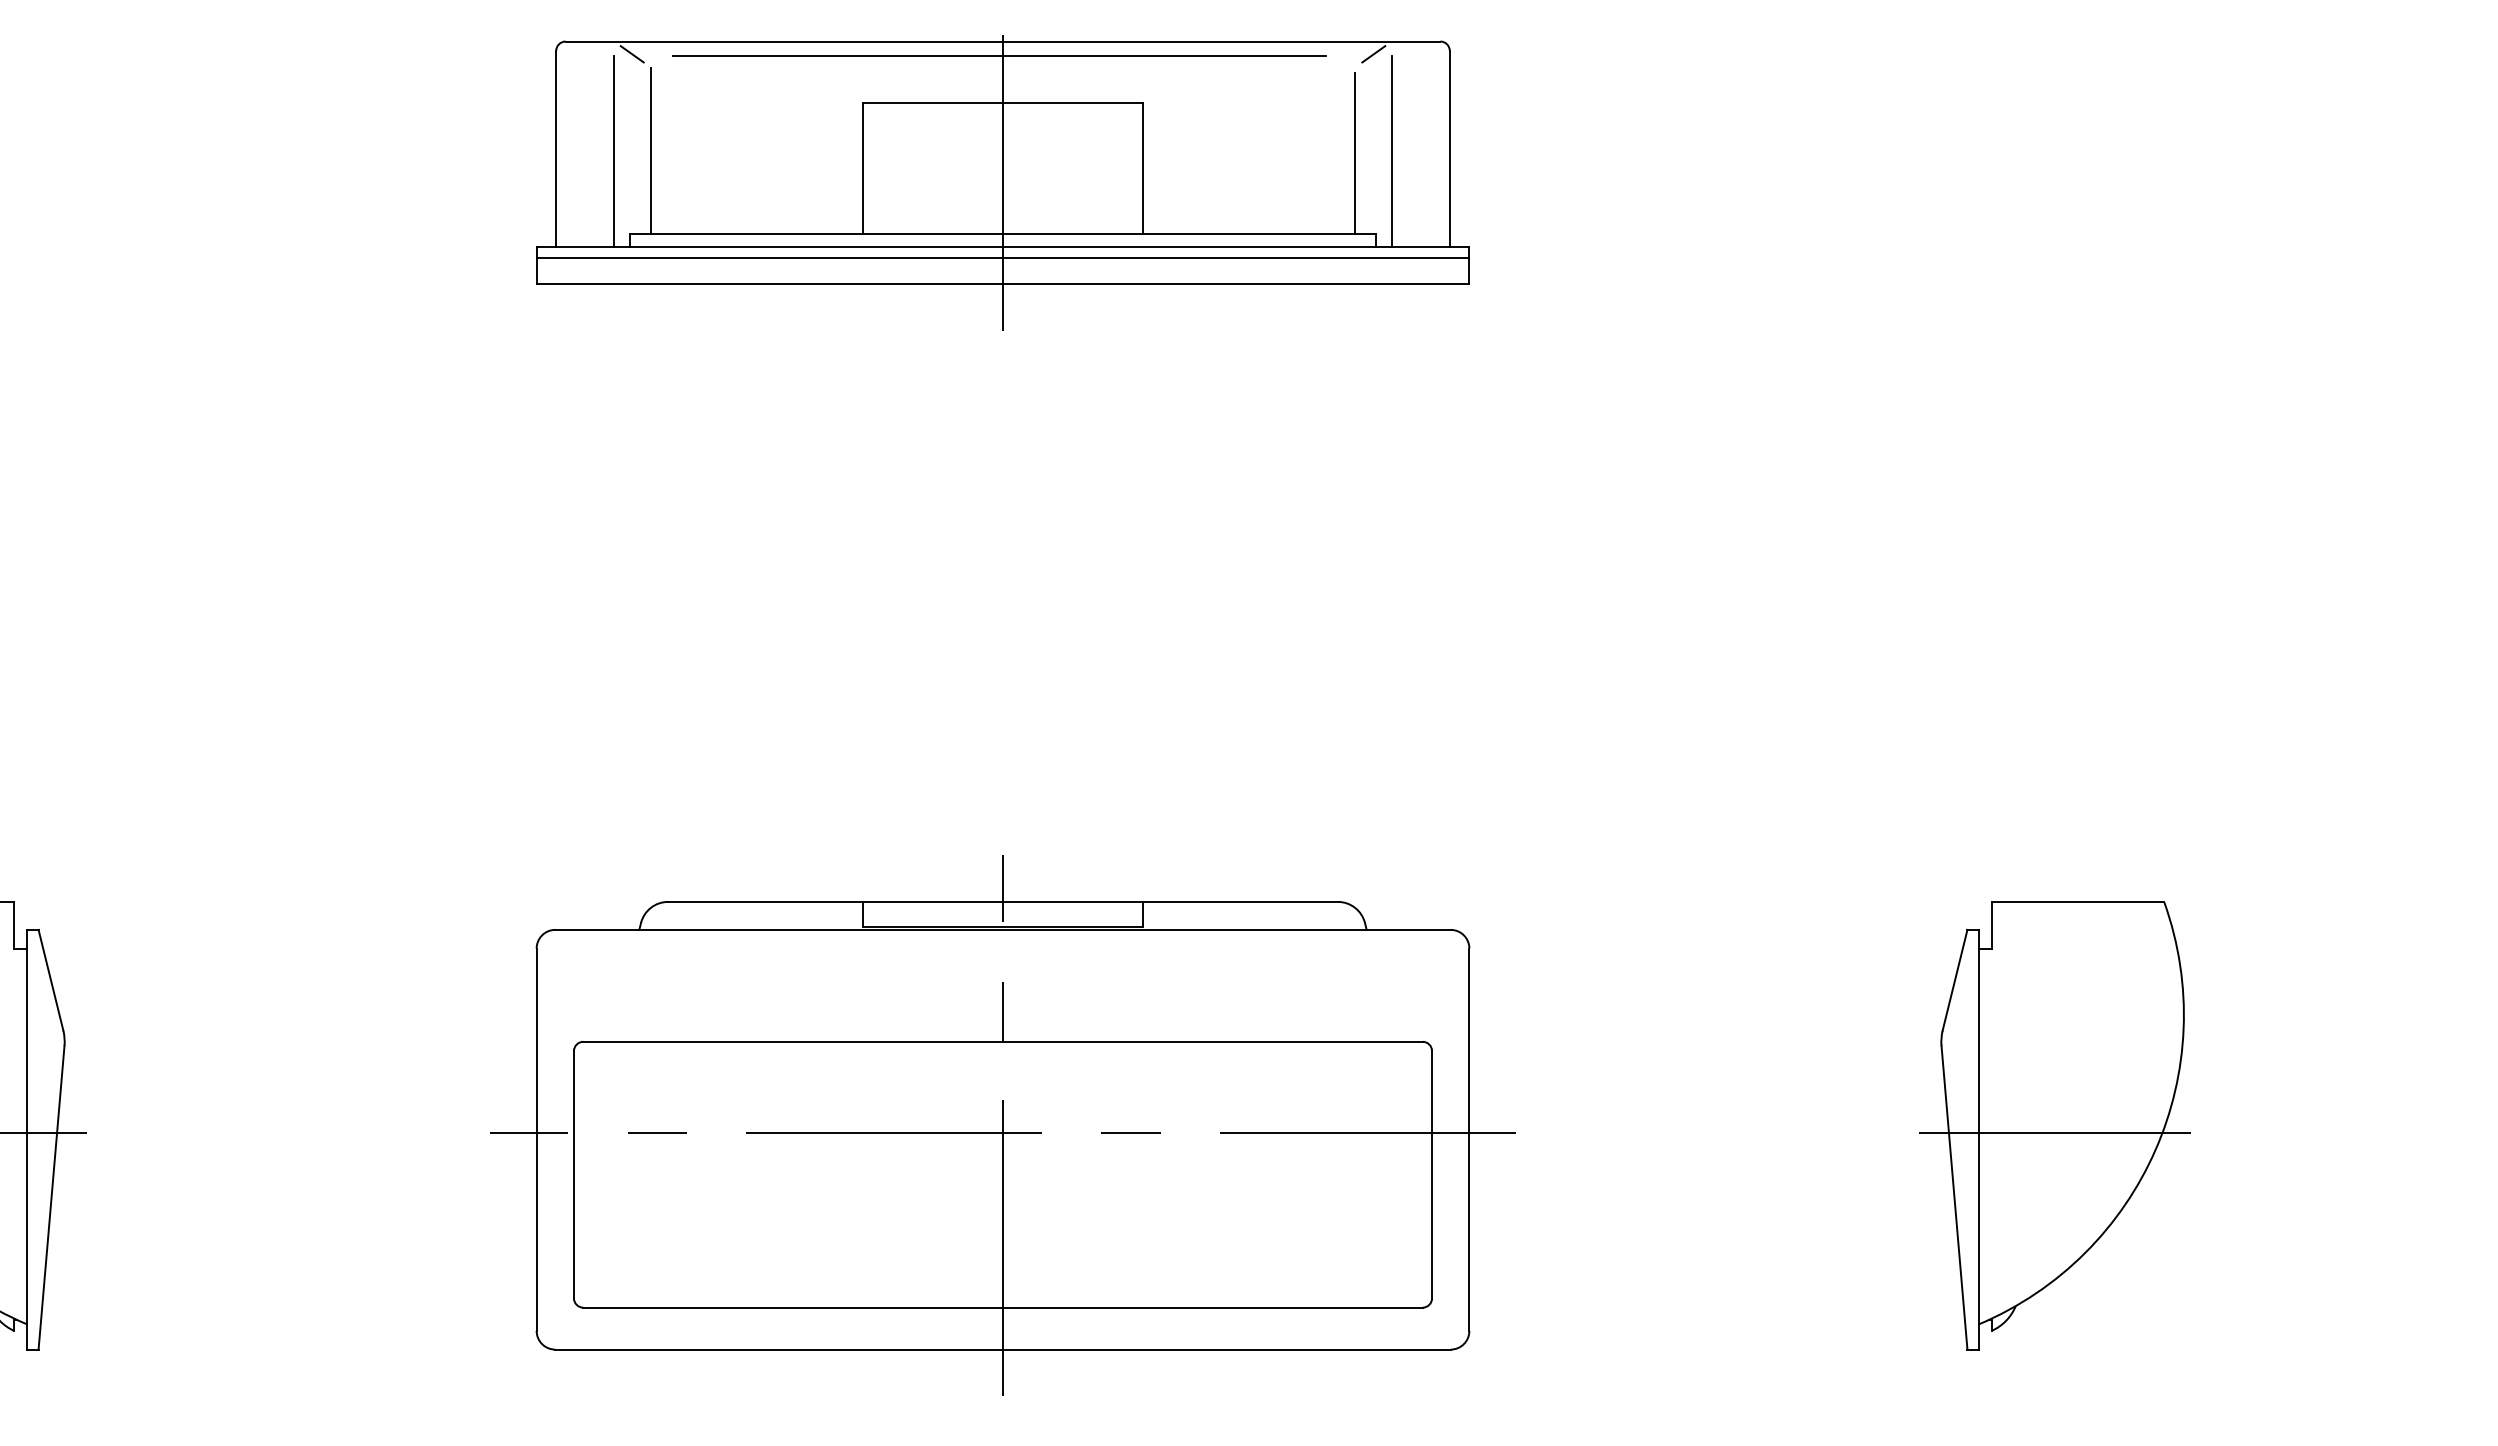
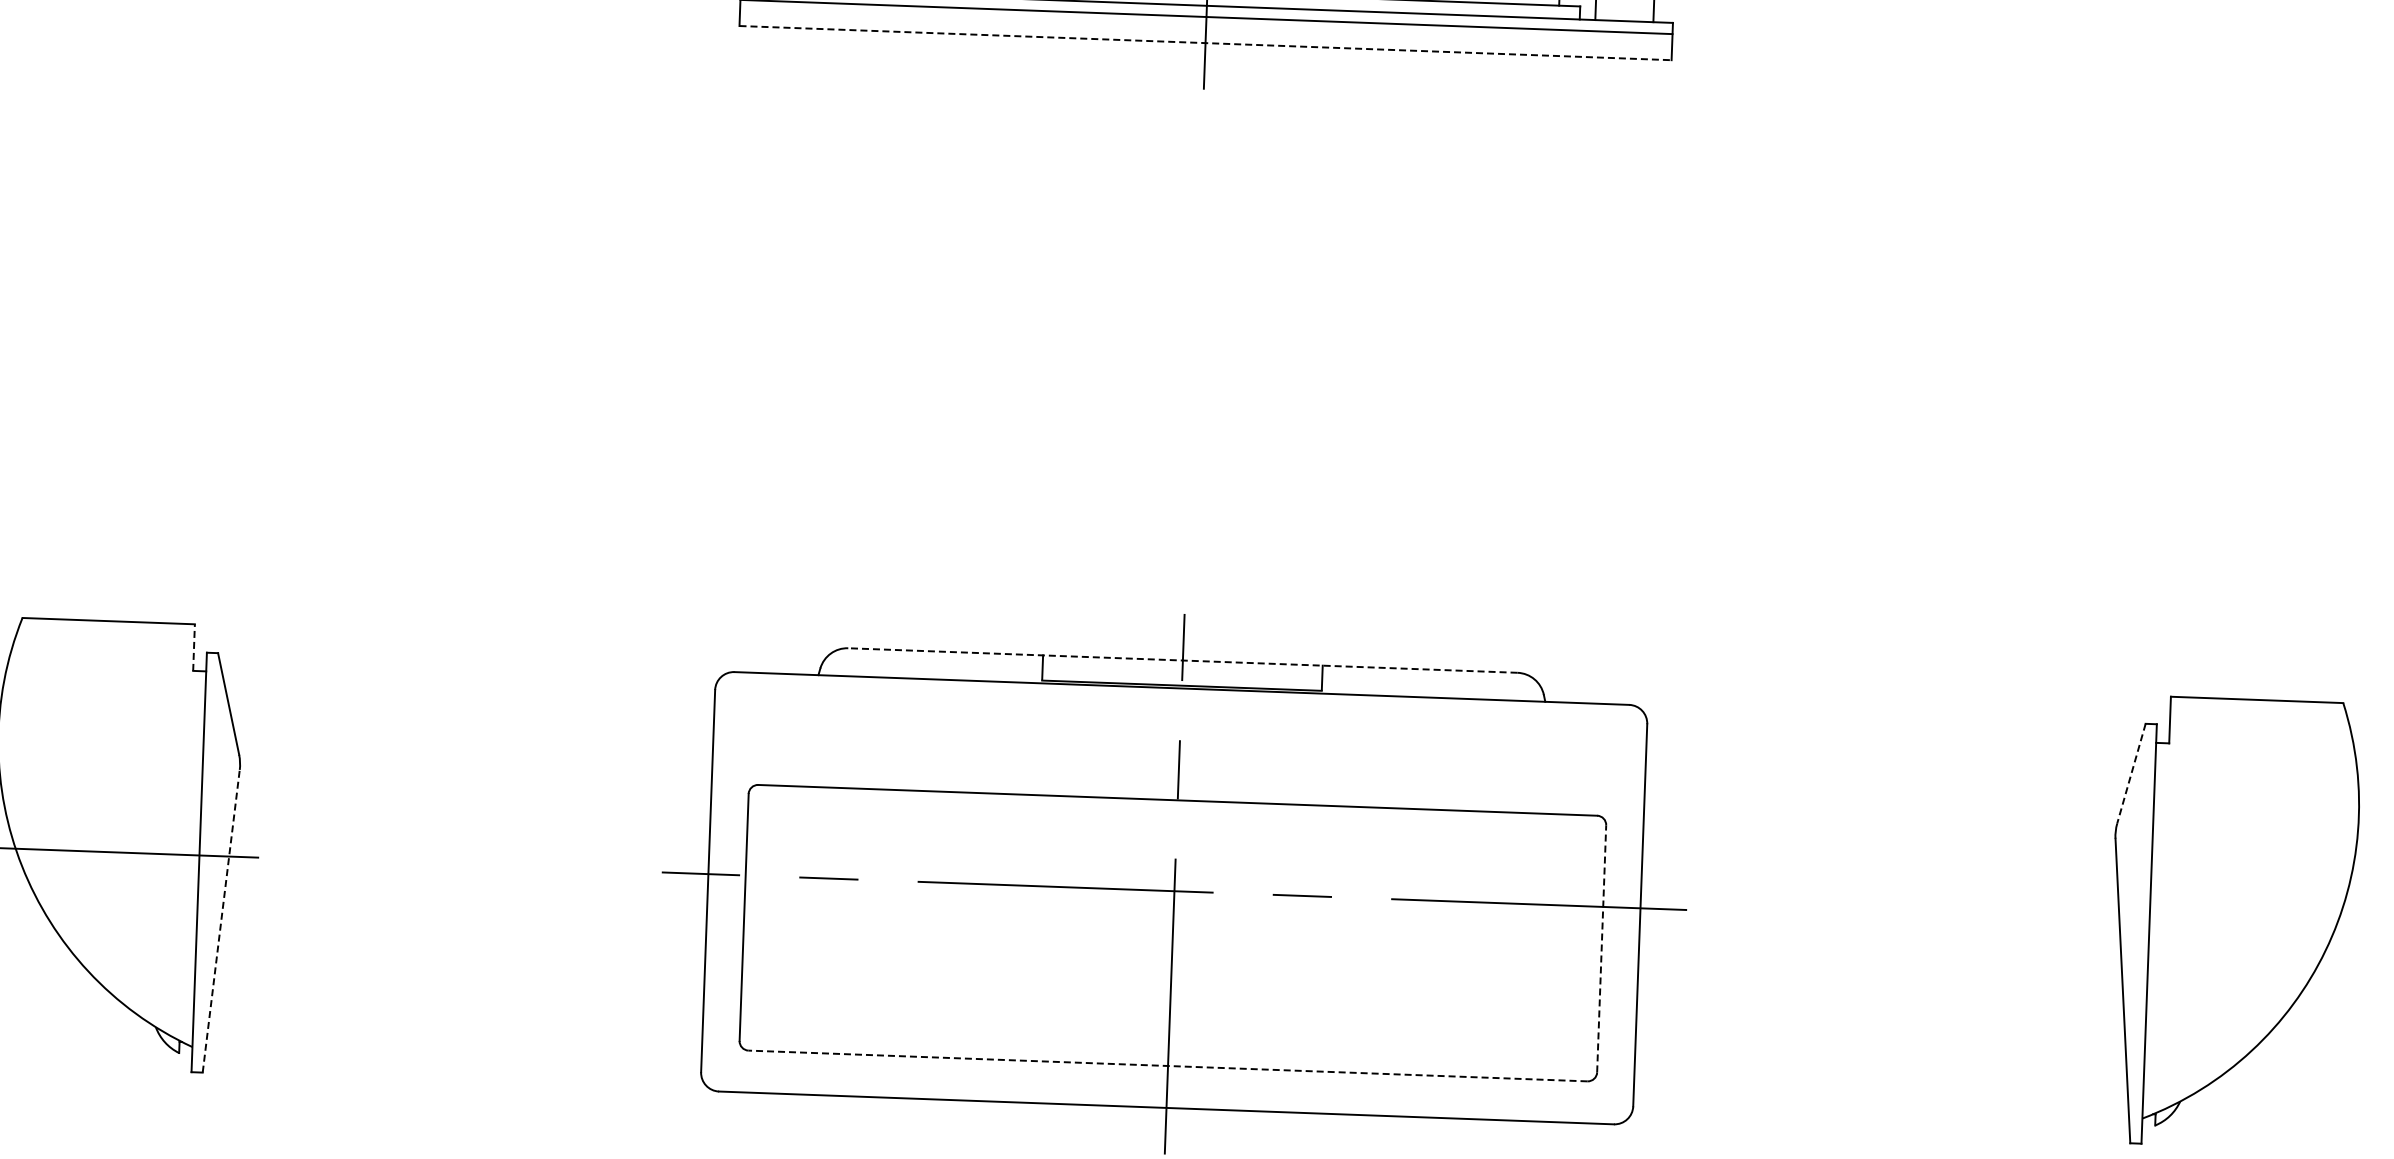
line: (1003, 284) -> (1206, 43), solid -> dashed
line: (1003, 901) -> (1183, 660), solid -> dashed
line: (14, 924) -> (194, 646), solid -> dashed
line: (1955, 980) -> (2131, 773), solid -> dashed
line: (2054, 1132) -> (2225, 929), removed
line: (1432, 1174) -> (1602, 948), solid -> dashed
line: (51, 1197) -> (221, 921), solid -> dashed
line: (1003, 1307) -> (1168, 1065), solid -> dashed

